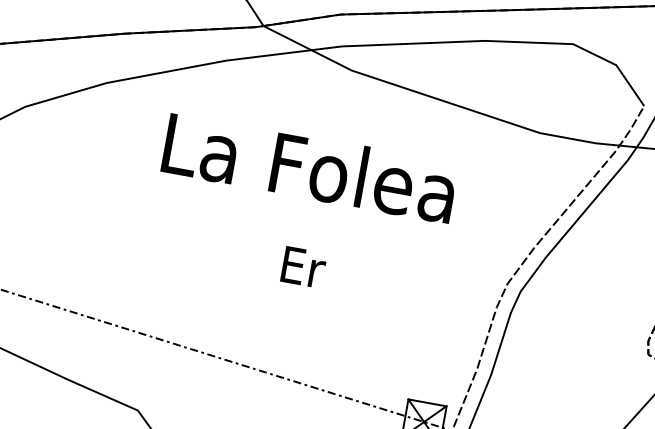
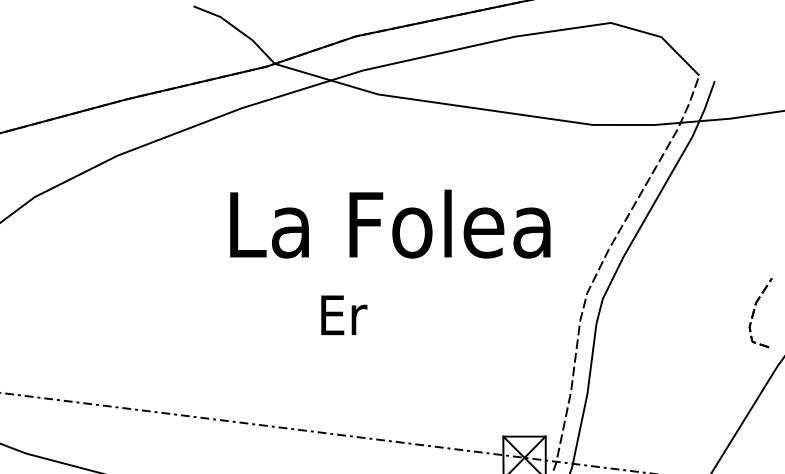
text: (310, 167) -> (390, 223), moved
text: (304, 266) -> (344, 314), moved

